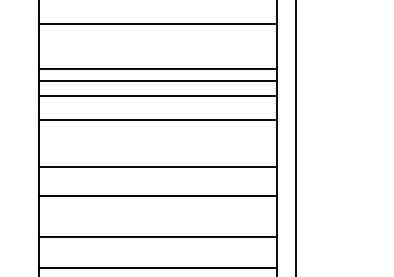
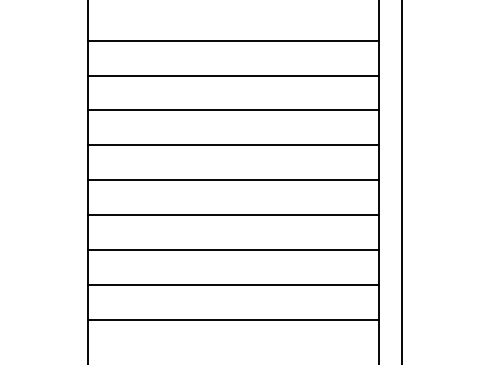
line: (157, 68) -> (233, 75), moved
line: (157, 95) -> (233, 145), moved
line: (157, 120) -> (233, 180), moved
line: (157, 237) -> (233, 285), moved
line: (157, 267) -> (233, 319), moved

